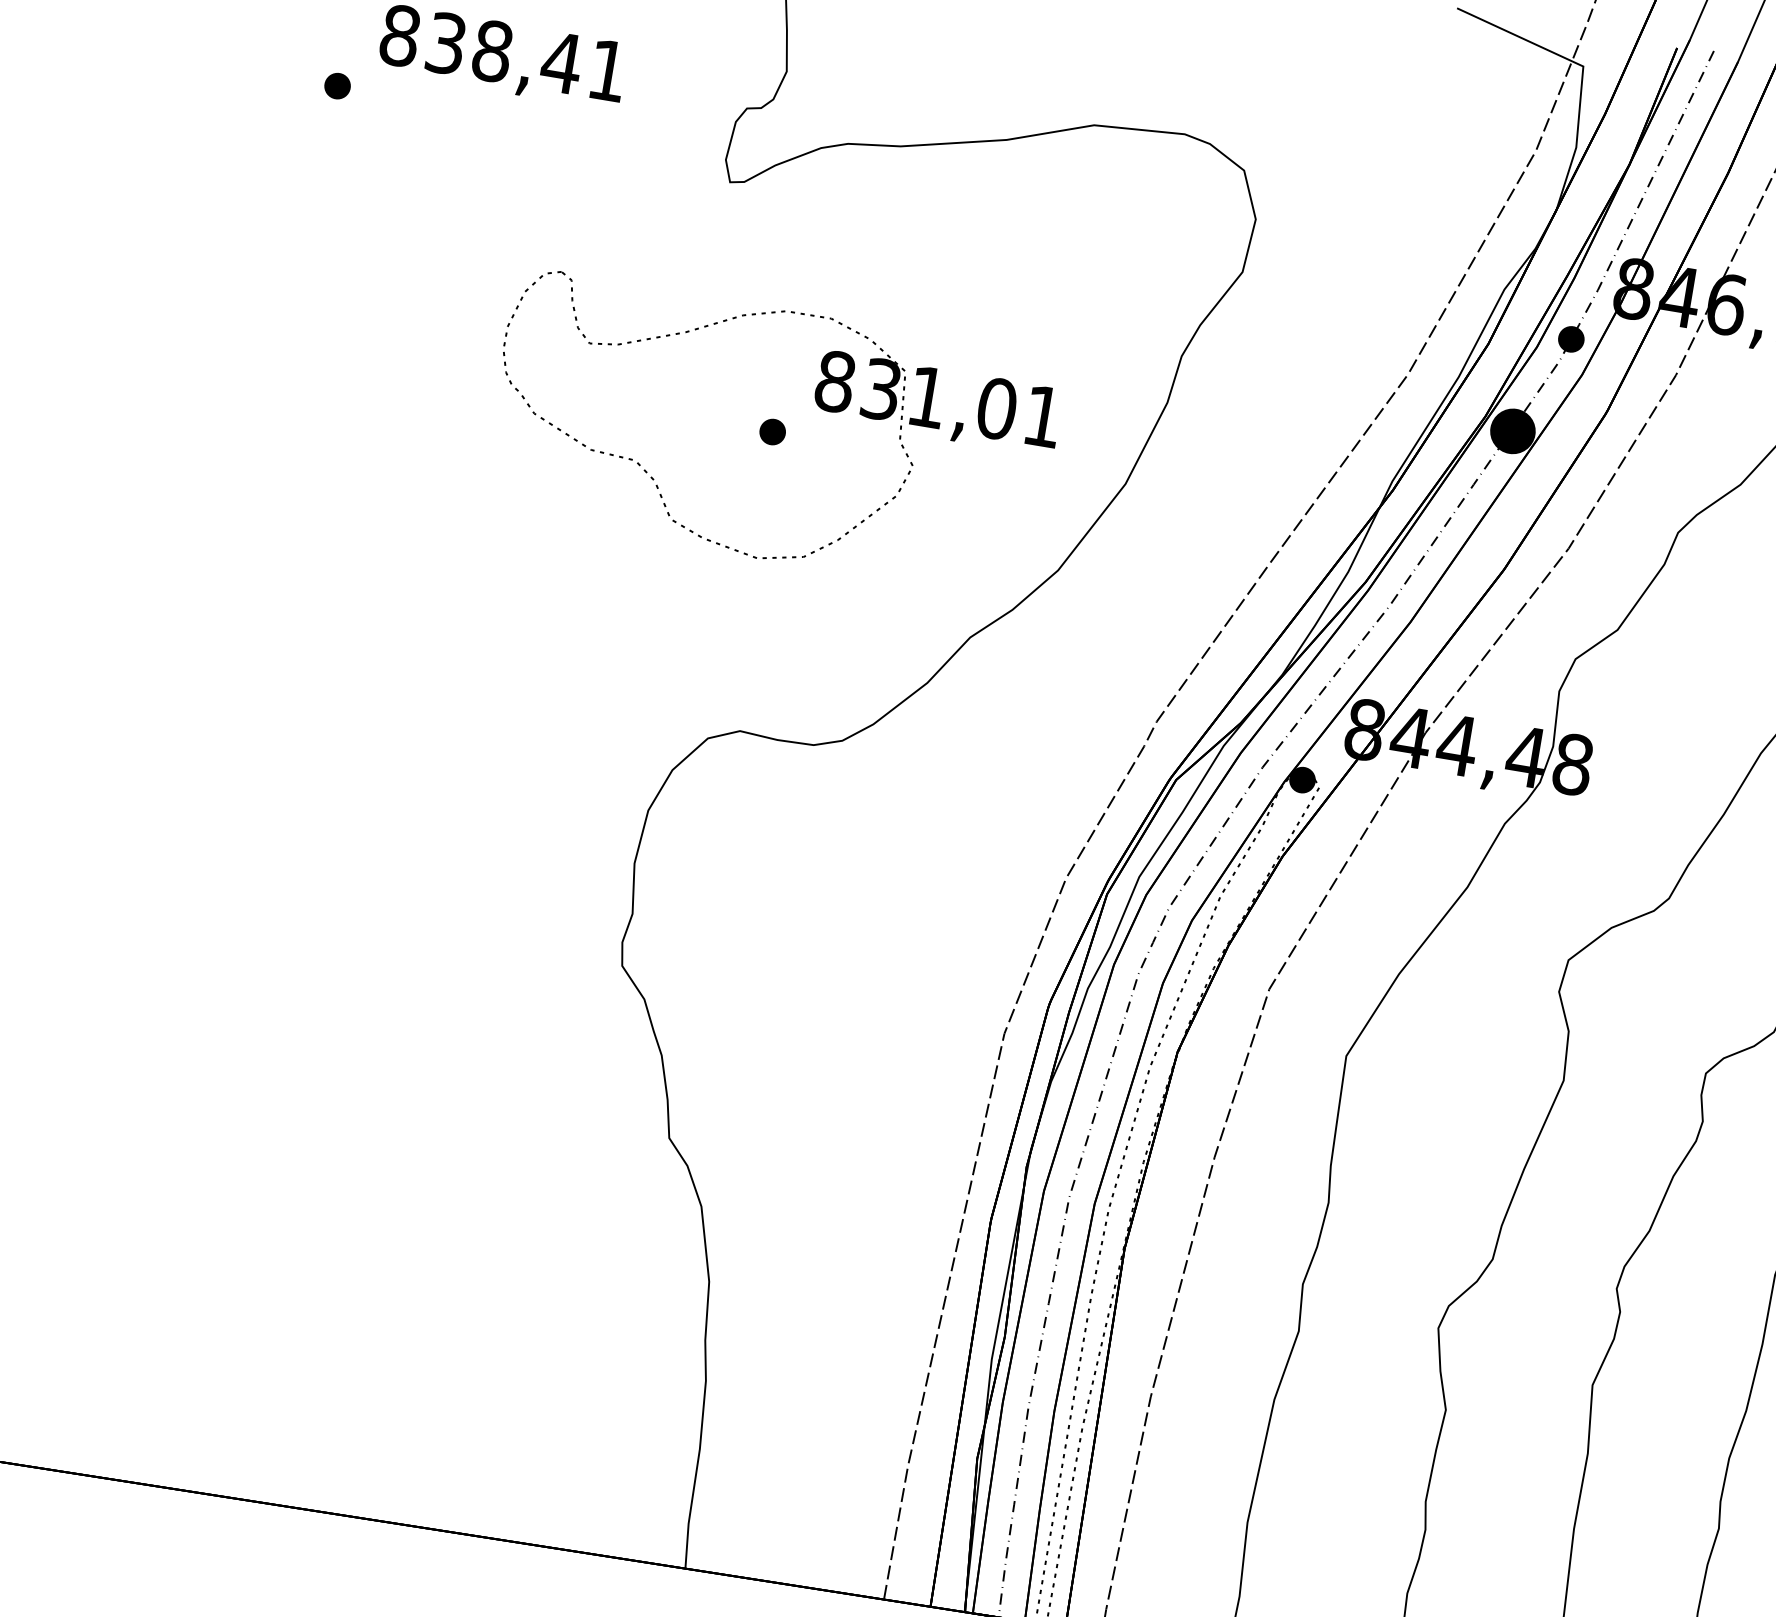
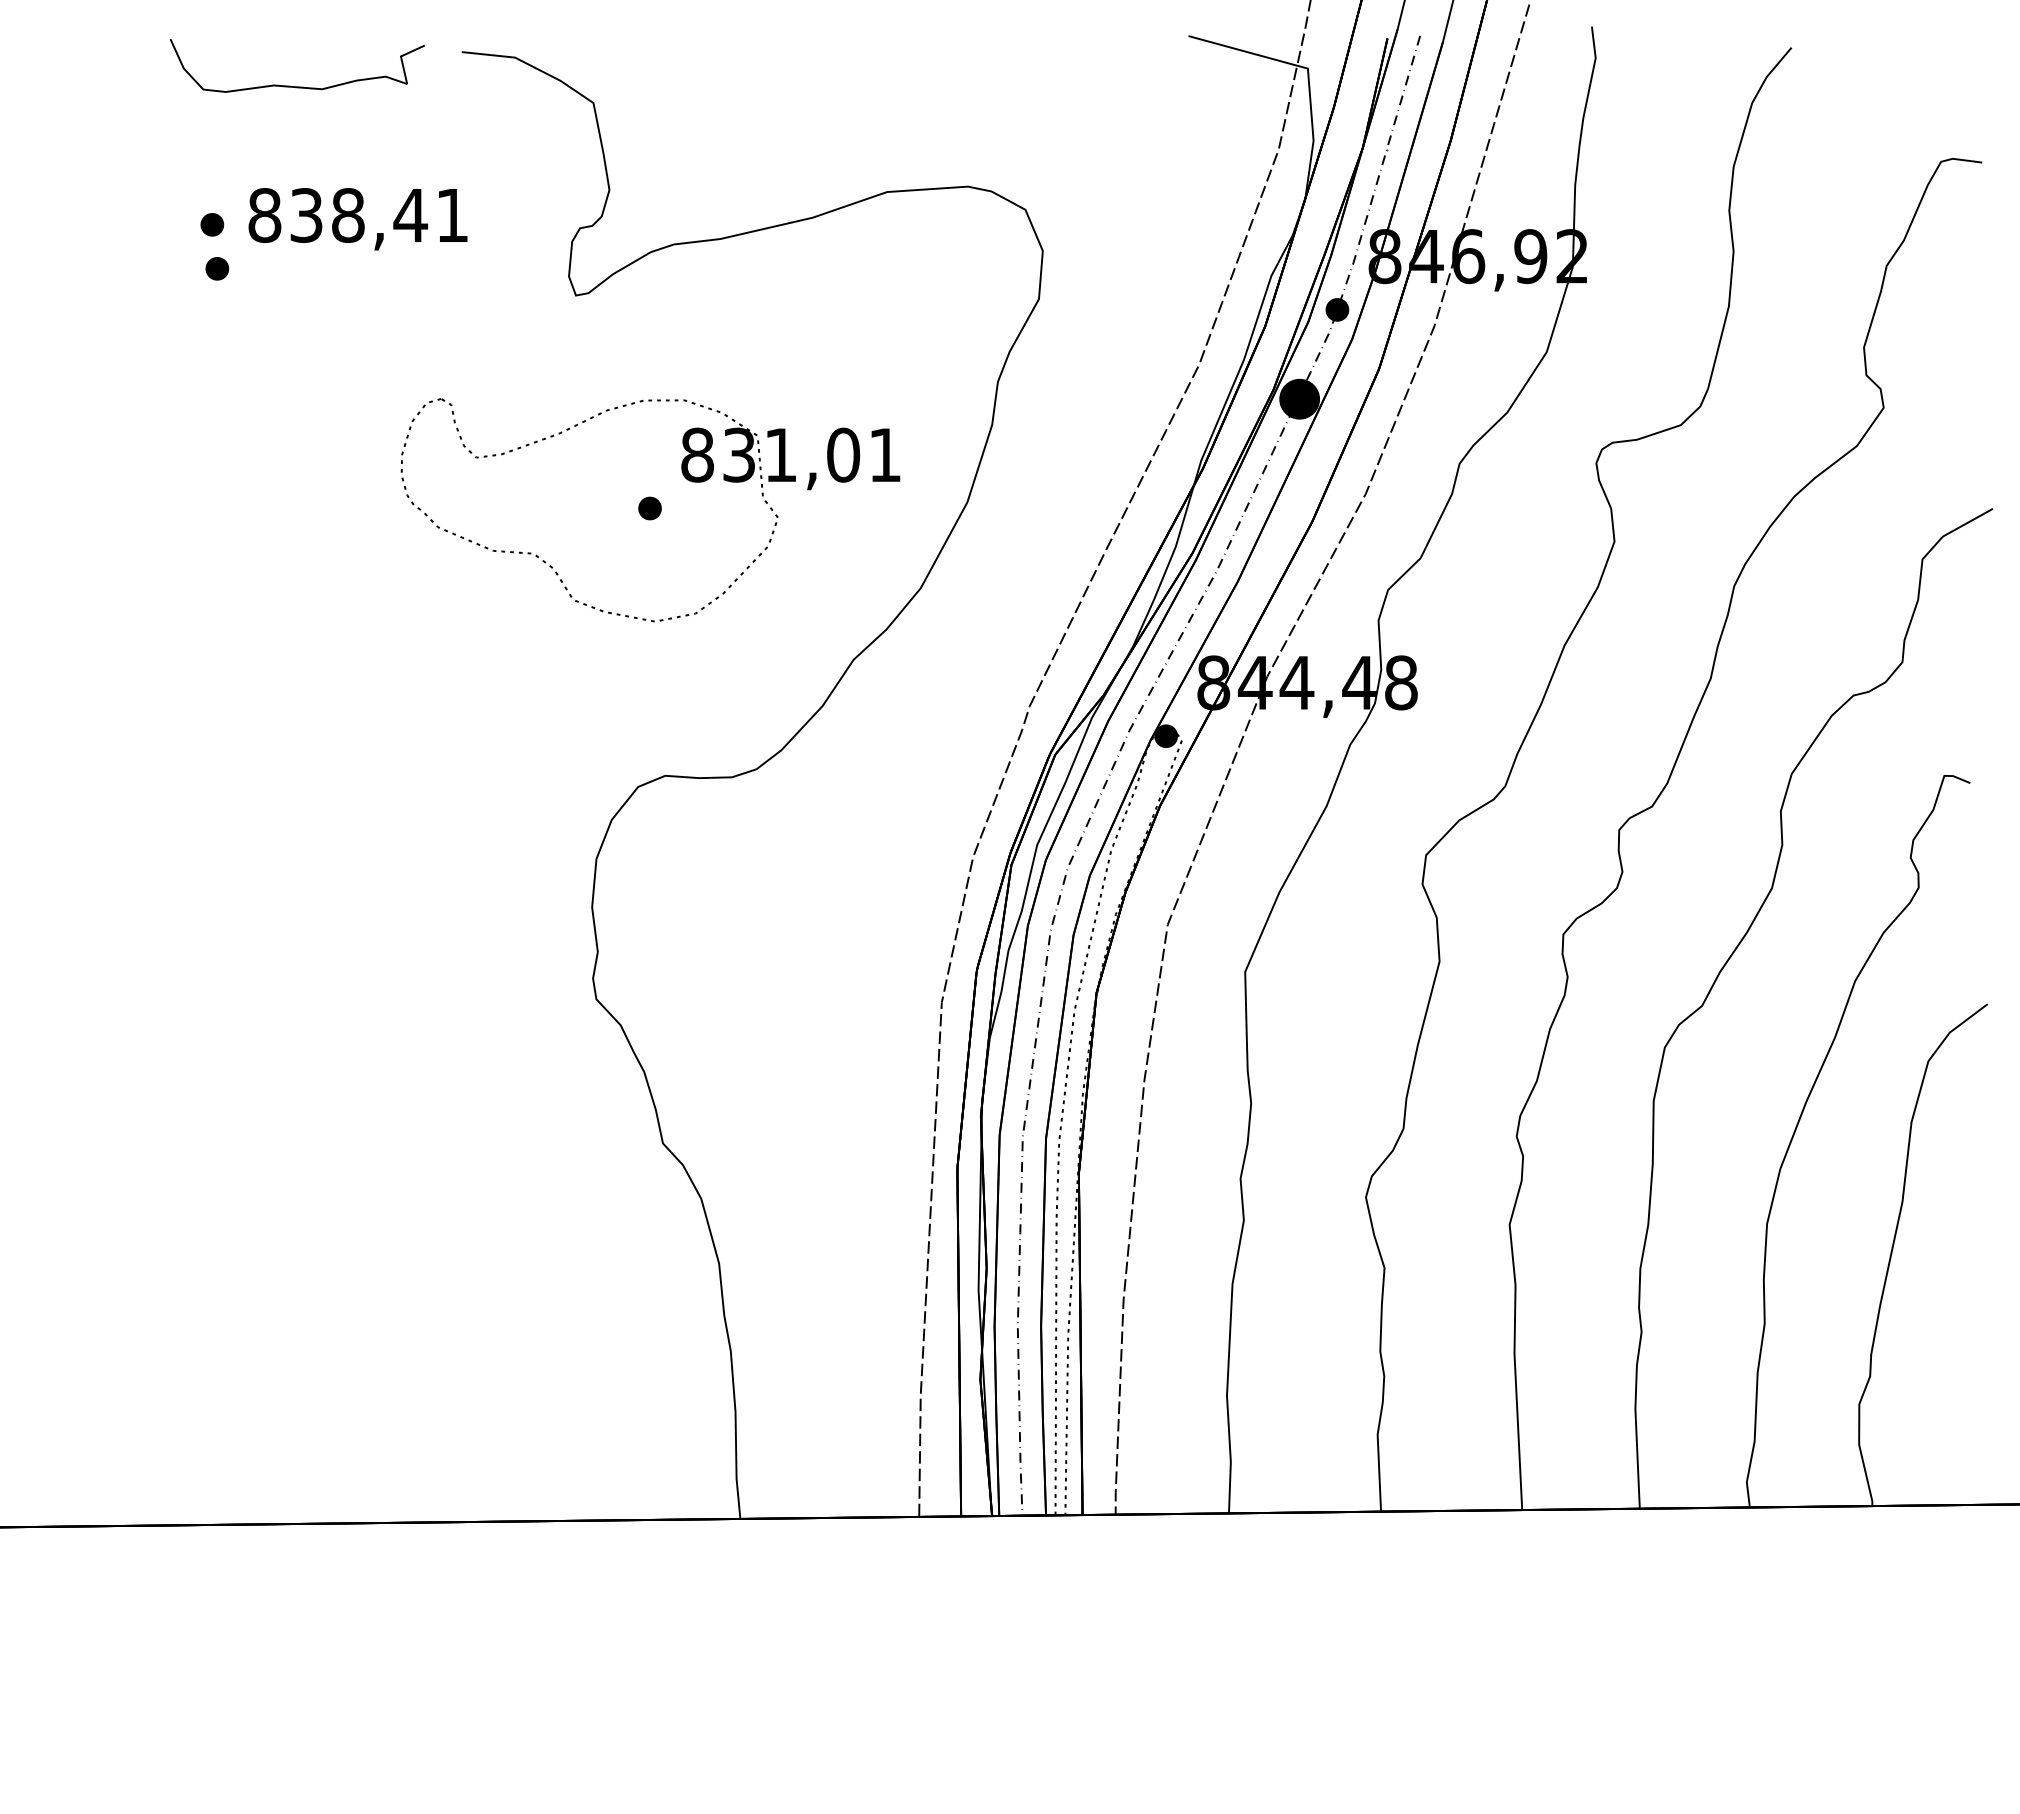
part: (340, 36) -> (212, 224), added

